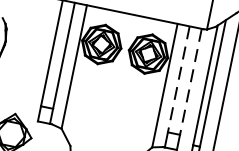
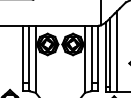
line: (178, 79) -> (91, 54), dashed -> solid
line: (191, 82) -> (98, 54), dashed -> solid

